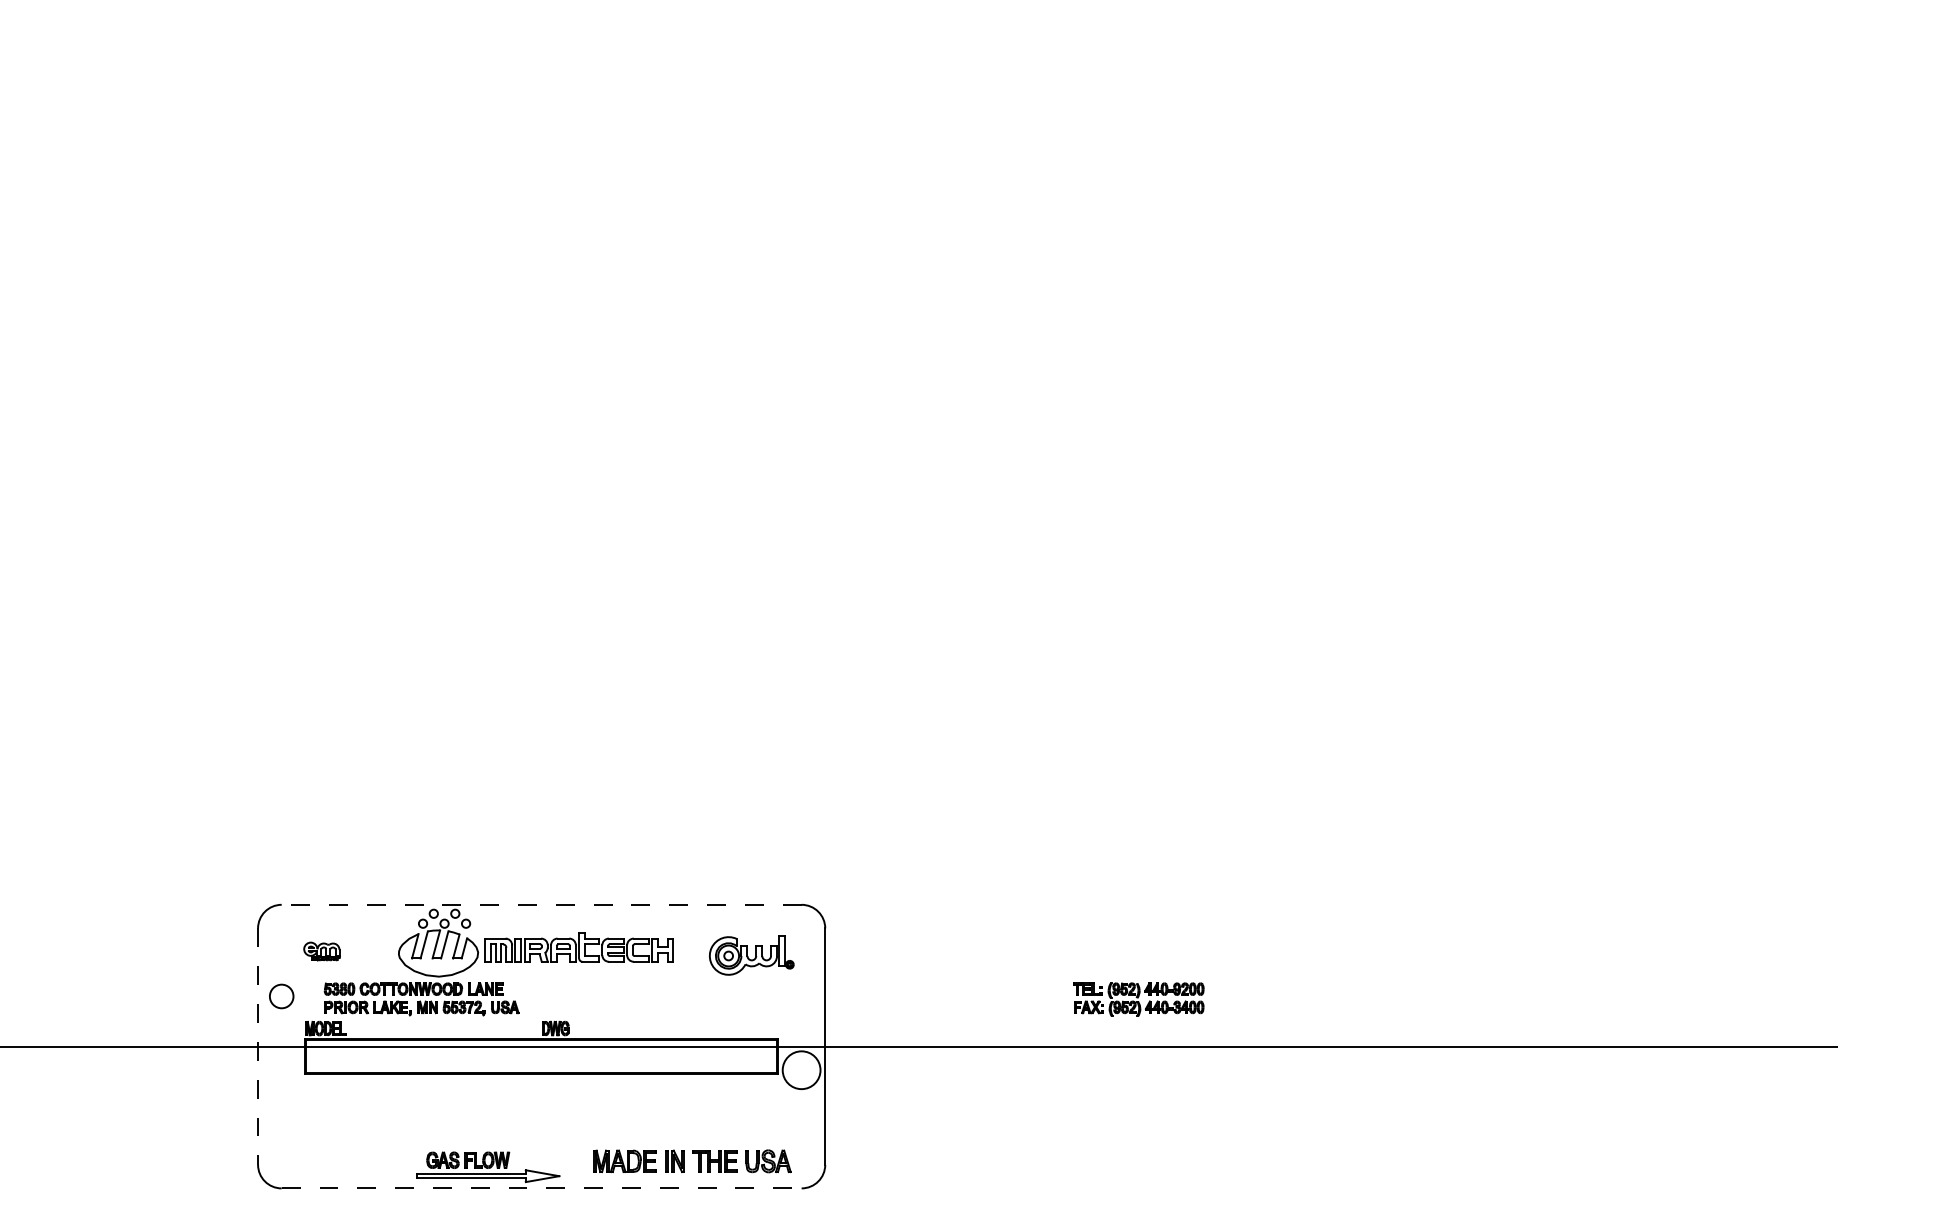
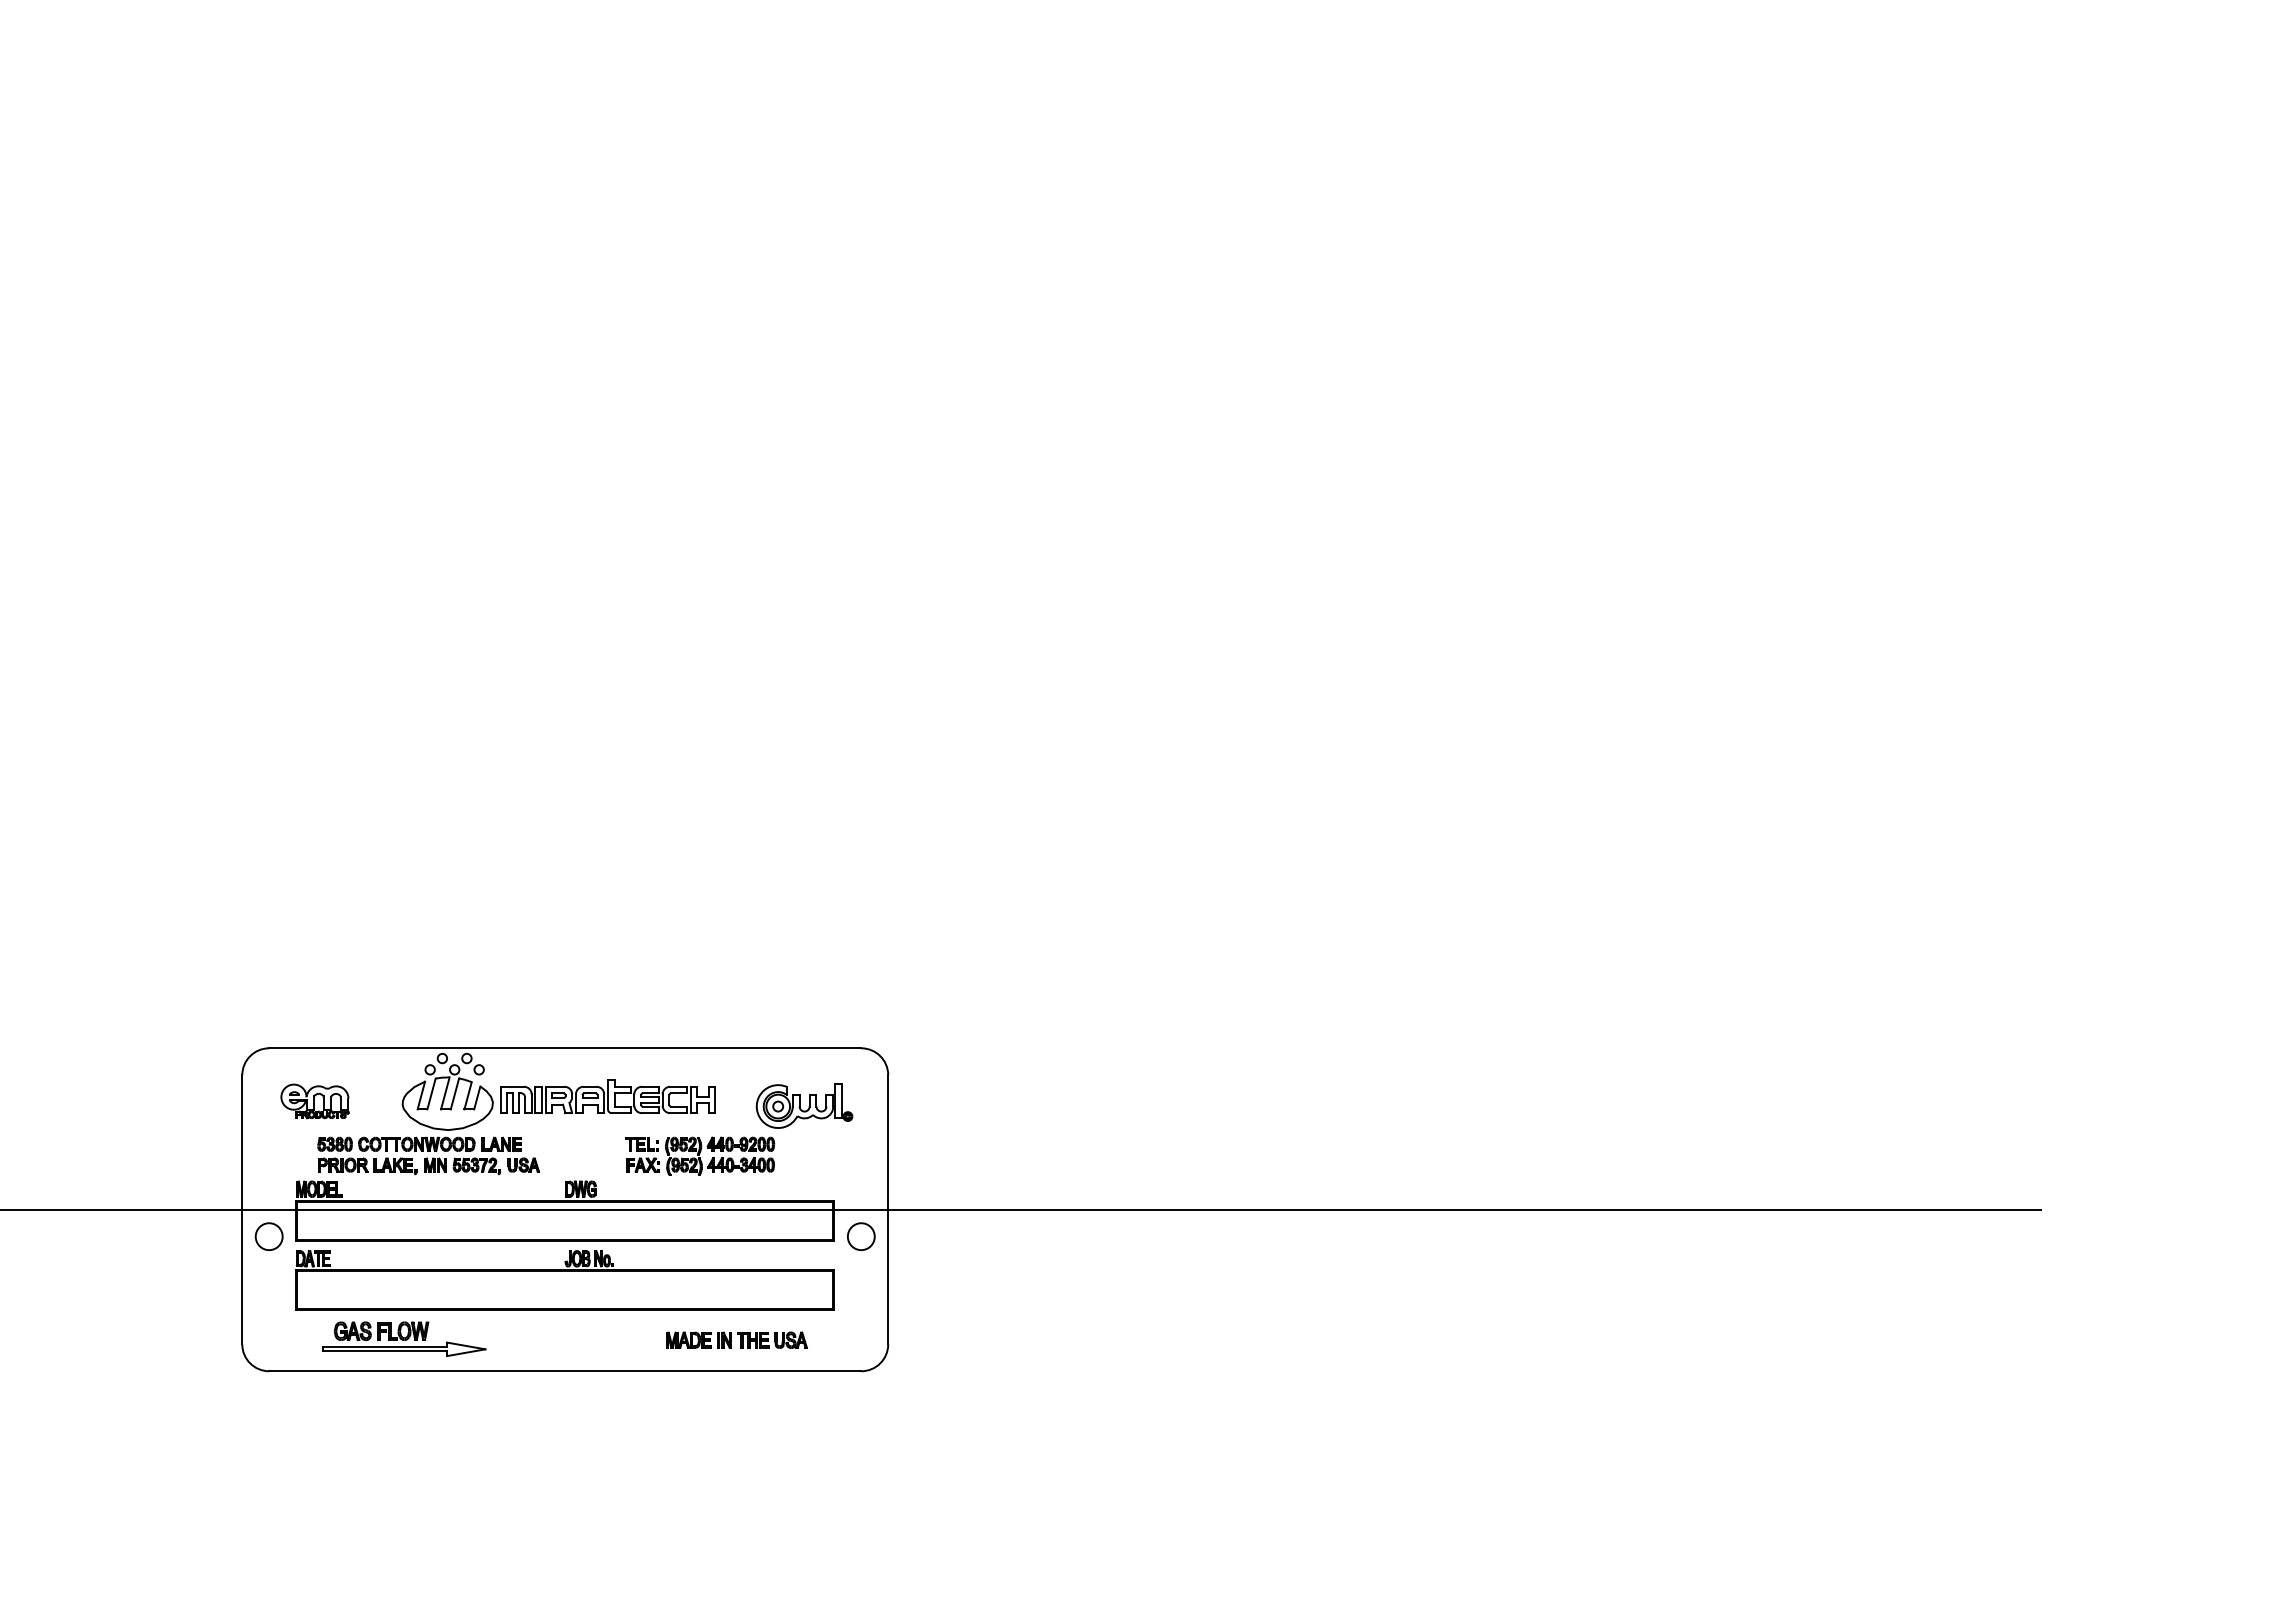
line: (540, 904) -> (564, 1048), dashed -> solid
part: (321, 951) -> (314, 1101), size x1.67
circle: (281, 996) -> (268, 1236), moved
part: (1138, 998) -> (700, 1155), moved
line: (258, 1046) -> (242, 1209), dashed -> solid
circle: (800, 1070) -> (860, 1236), size x0.62
part: (540, 1108) -> (564, 1280), added
part: (692, 1160) -> (736, 1339), size x0.62
part: (488, 1166) -> (404, 1338), moved
line: (541, 1188) -> (565, 1371), dashed -> solid

